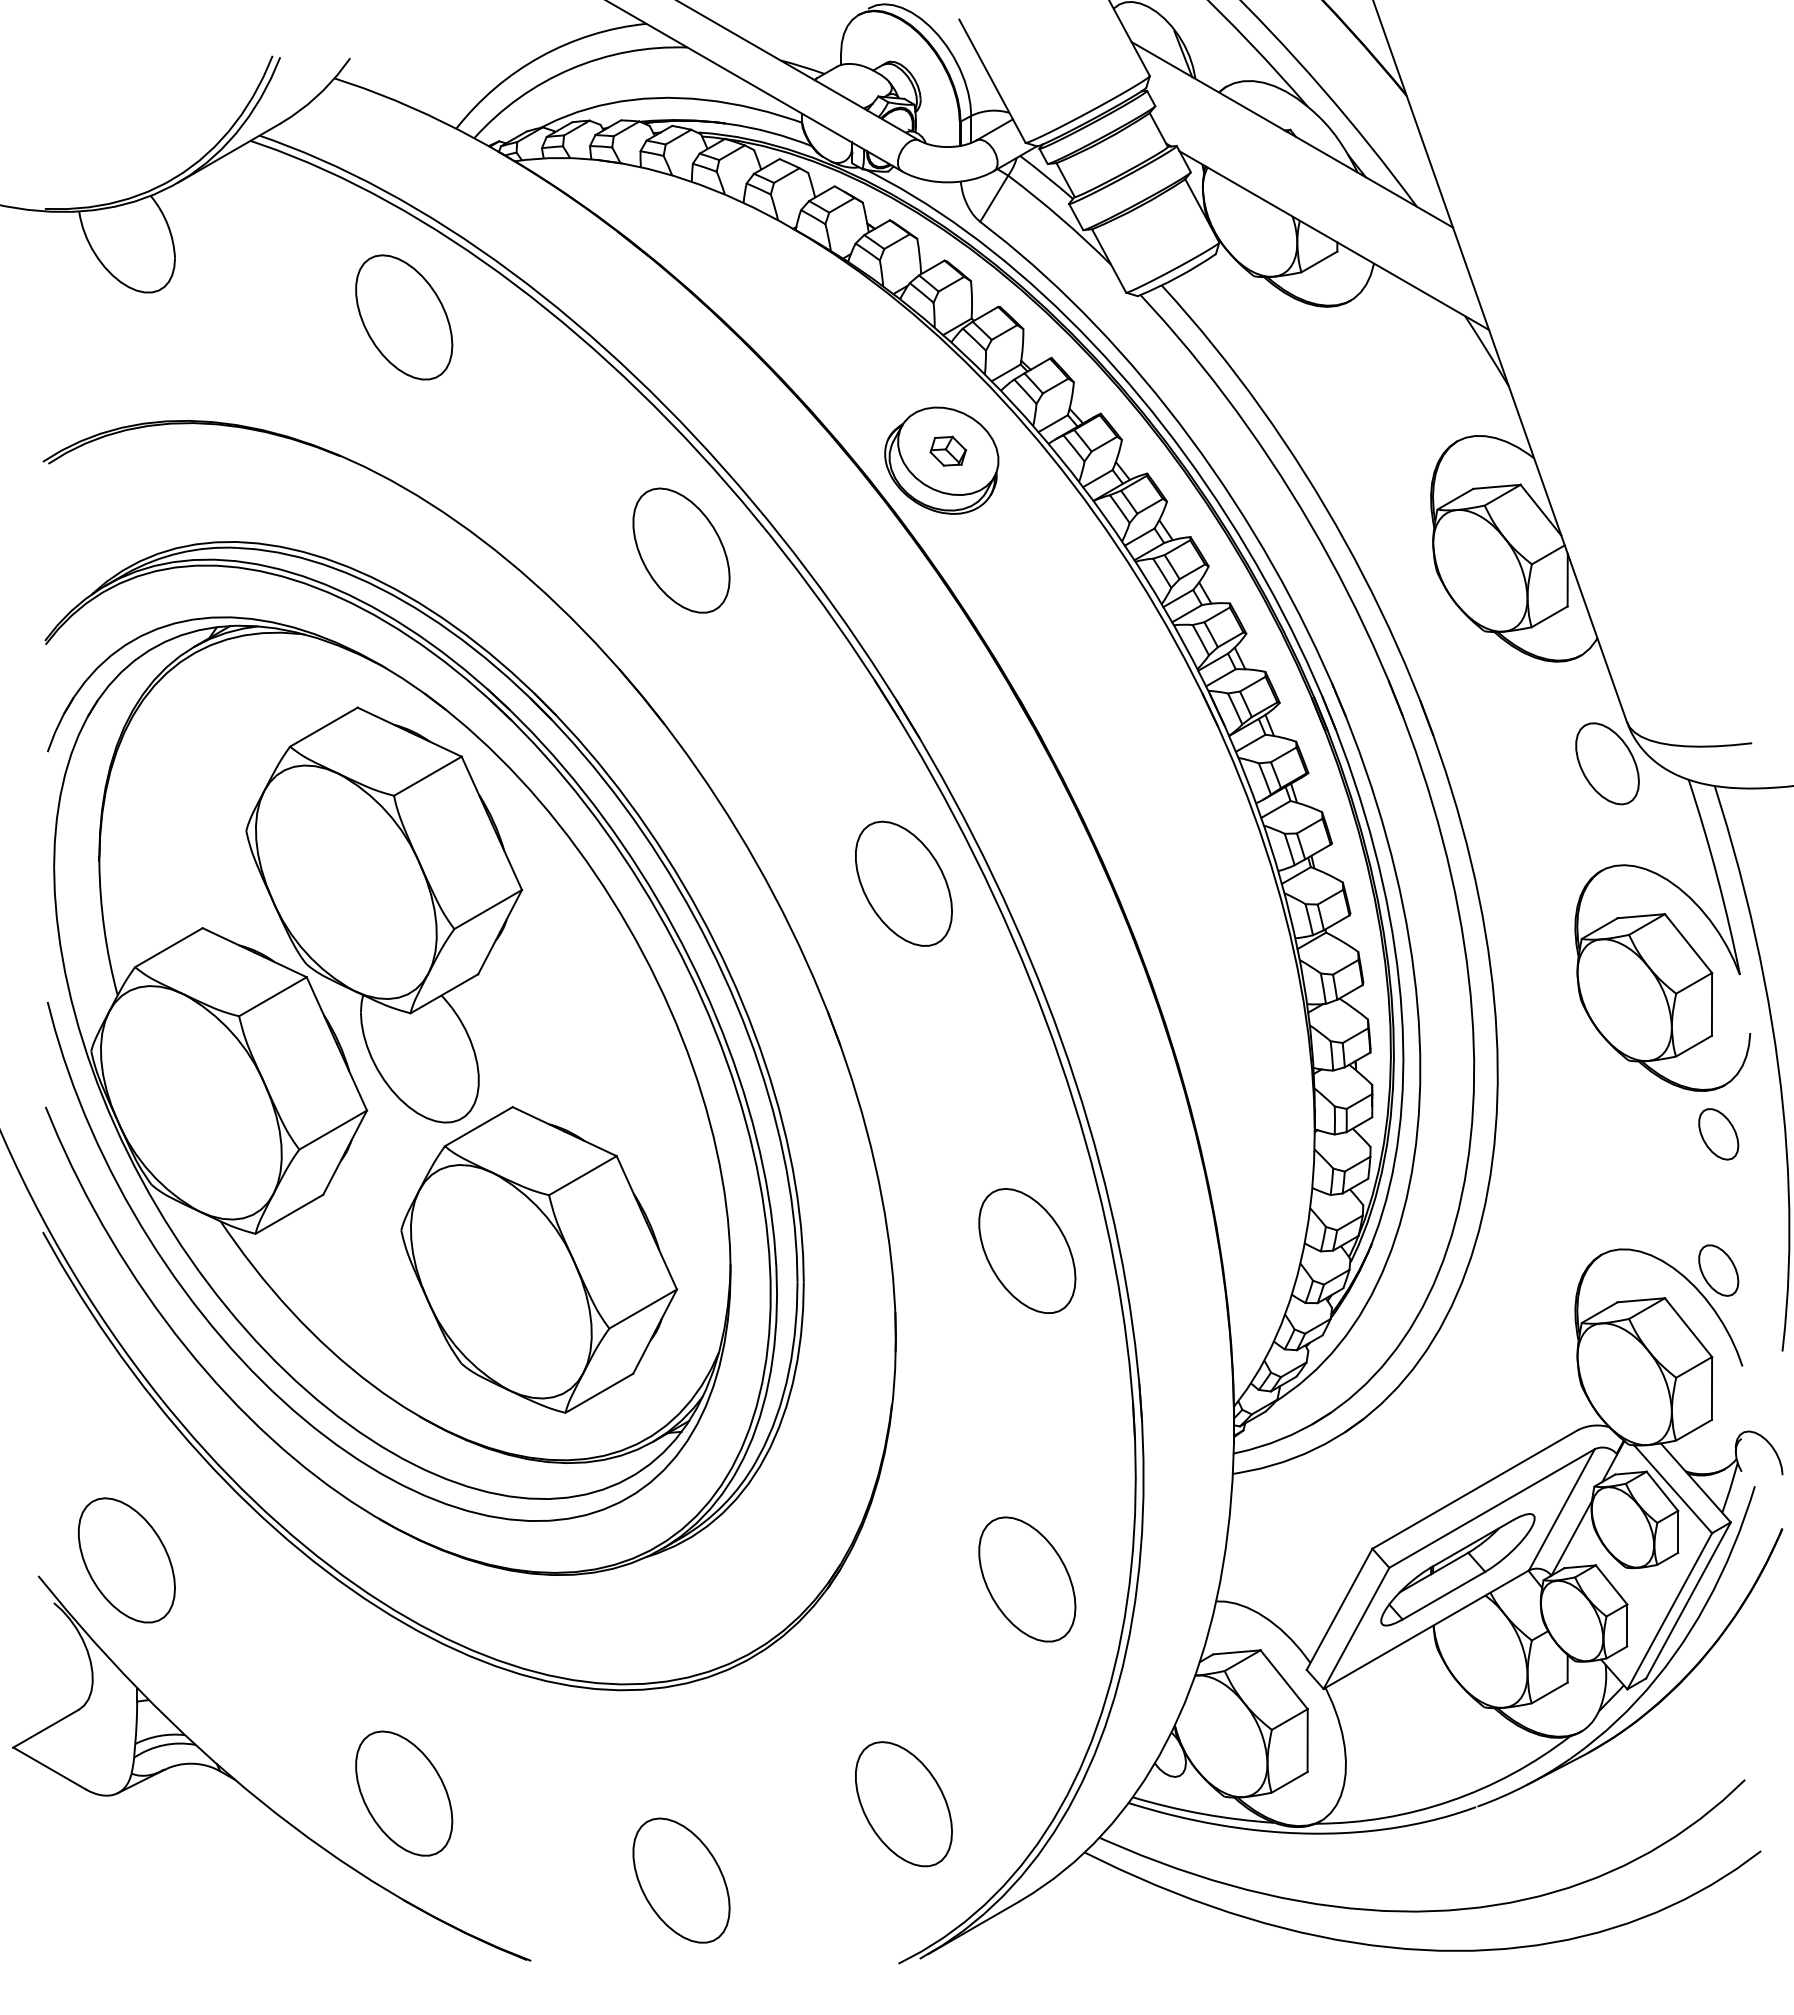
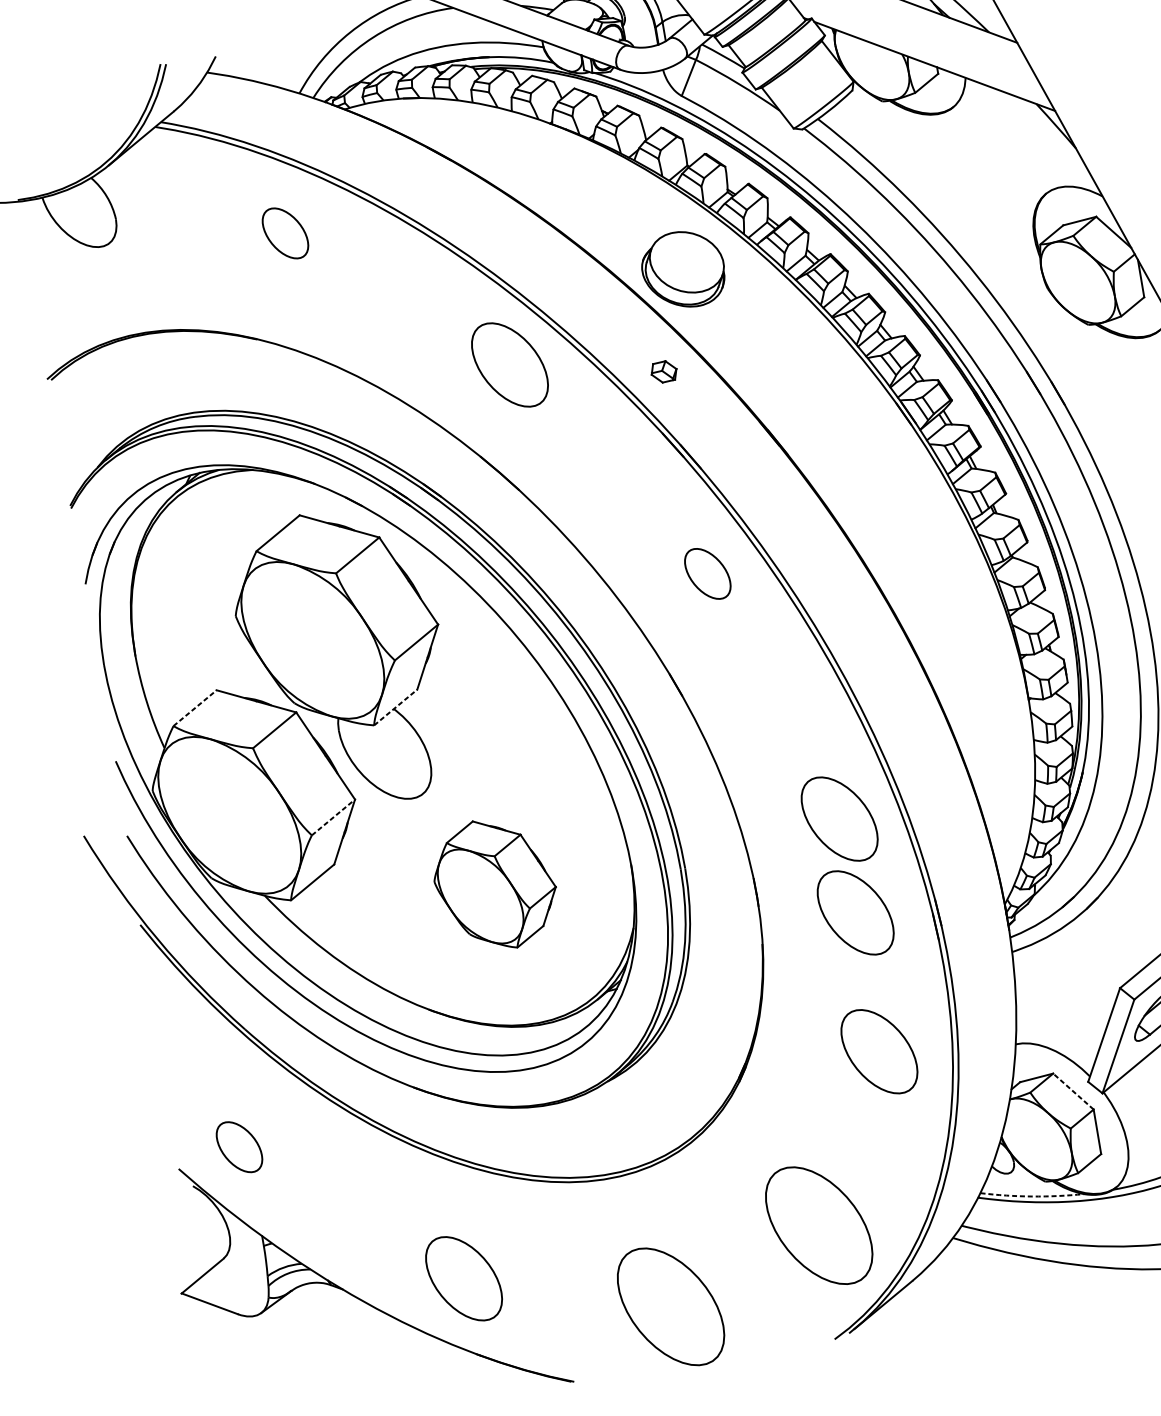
part: (404, 317) -> (285, 233), size x0.6
part: (947, 450) -> (663, 371), moved
part: (903, 883) -> (707, 573), size x0.6
line: (169, 947) -> (195, 707), solid -> dashed
line: (444, 993) -> (395, 707), solid -> dashed
line: (333, 1129) -> (333, 817), solid -> dashed
part: (539, 1259) -> (495, 884), size x0.6
part: (1027, 1383) -> (855, 912), added
part: (126, 1560) -> (239, 1147), size x0.6
line: (1284, 1679) -> (1073, 1091), solid -> dashed
part: (903, 1804) -> (818, 1226), size x1.4
arc: (1202, 1814) -> (1031, 1196), solid -> dashed
part: (681, 1880) -> (670, 1306), size x1.4

